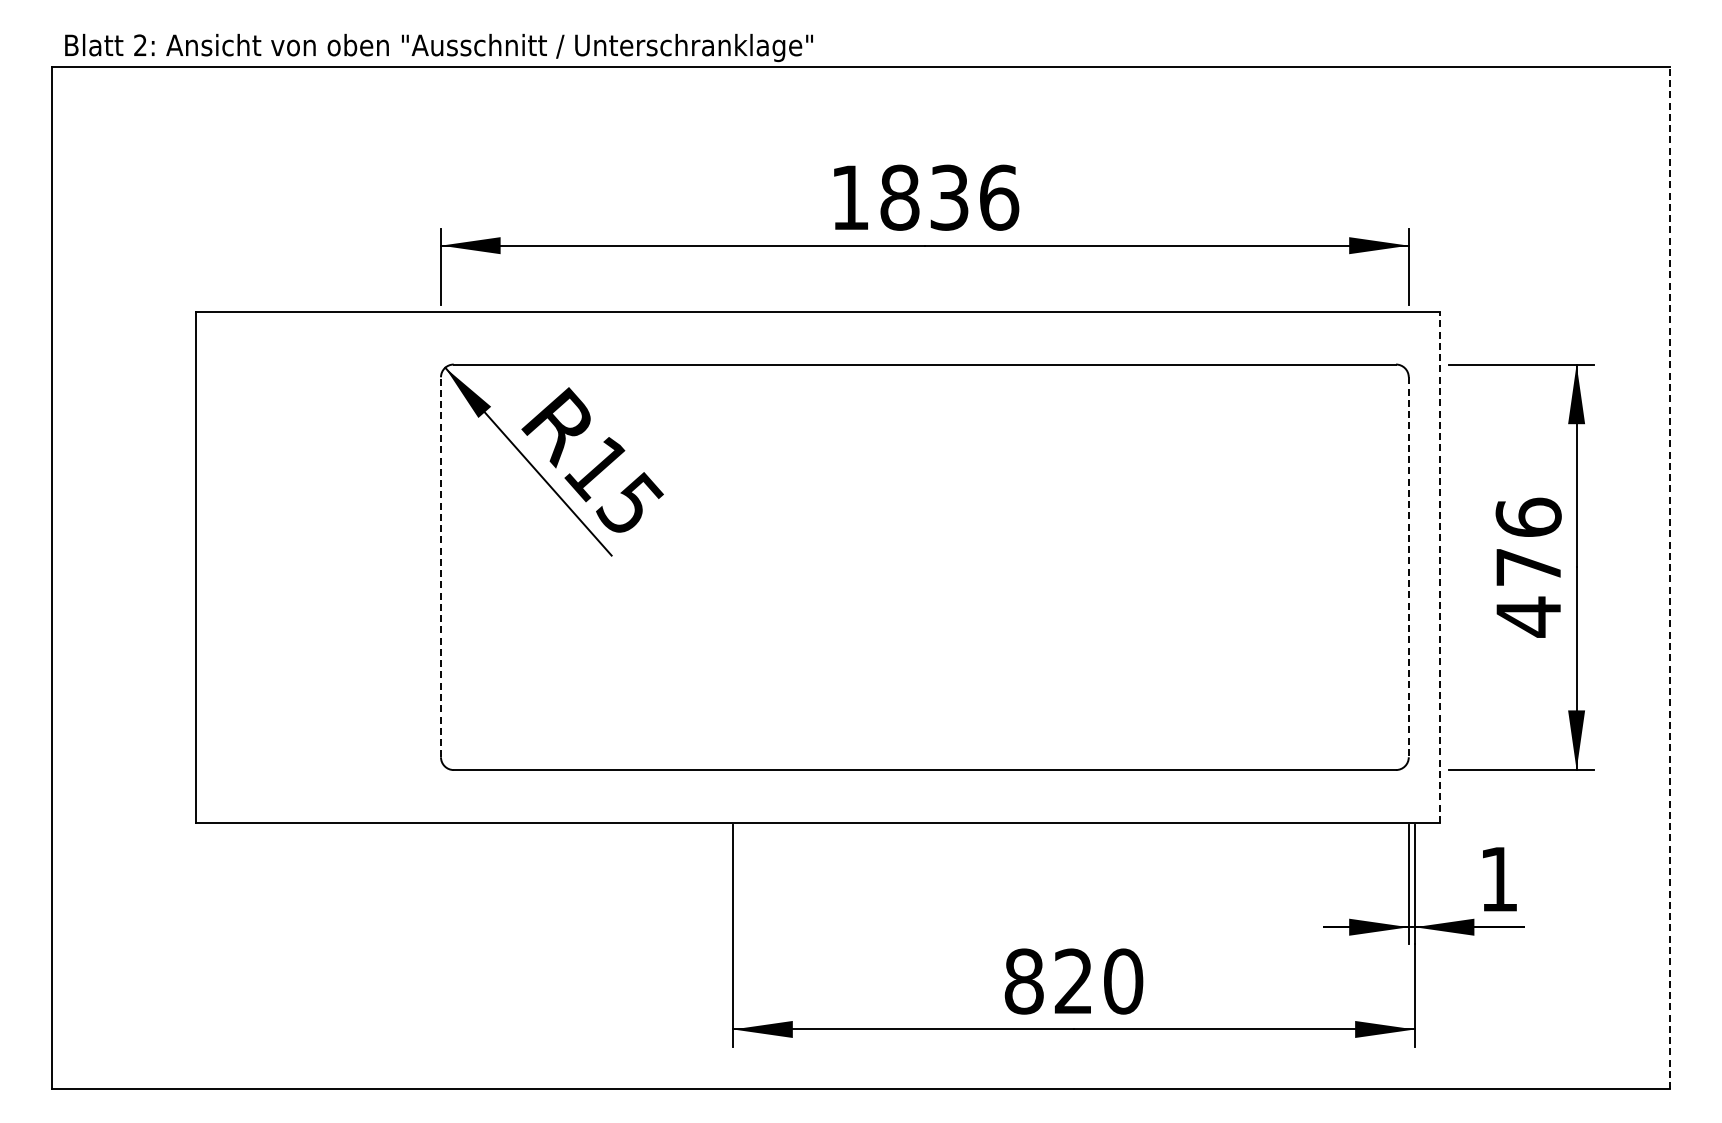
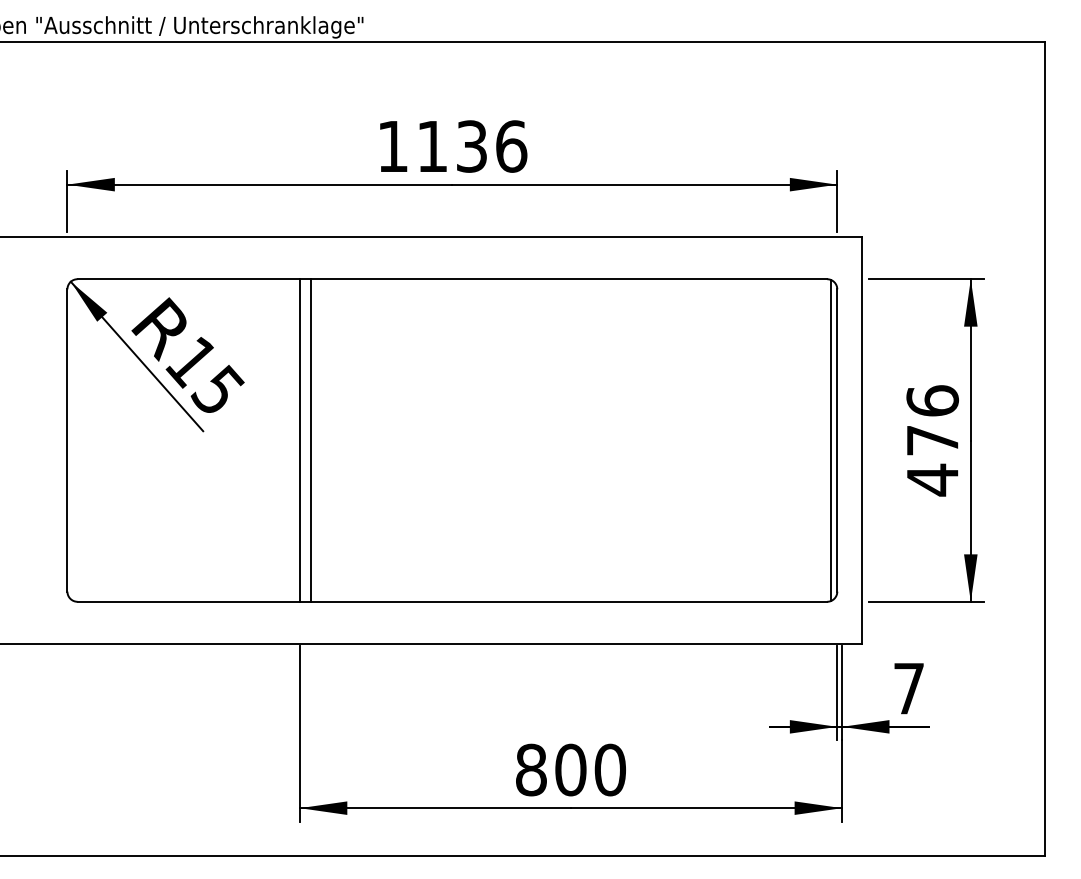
text: (899, 197) -> (432, 146), 1836 -> 1136
line: (1401, 566) -> (831, 439), added
line: (440, 567) -> (67, 440), dashed -> solid
line: (733, 567) -> (300, 440), added
line: (746, 567) -> (310, 440), added
line: (1408, 567) -> (837, 440), dashed -> solid
line: (1440, 567) -> (862, 440), dashed -> solid
line: (1670, 577) -> (1045, 448), dashed -> solid
text: (1498, 879) -> (908, 688), 1 -> 7
text: (1073, 981) -> (570, 770), 820 -> 800

